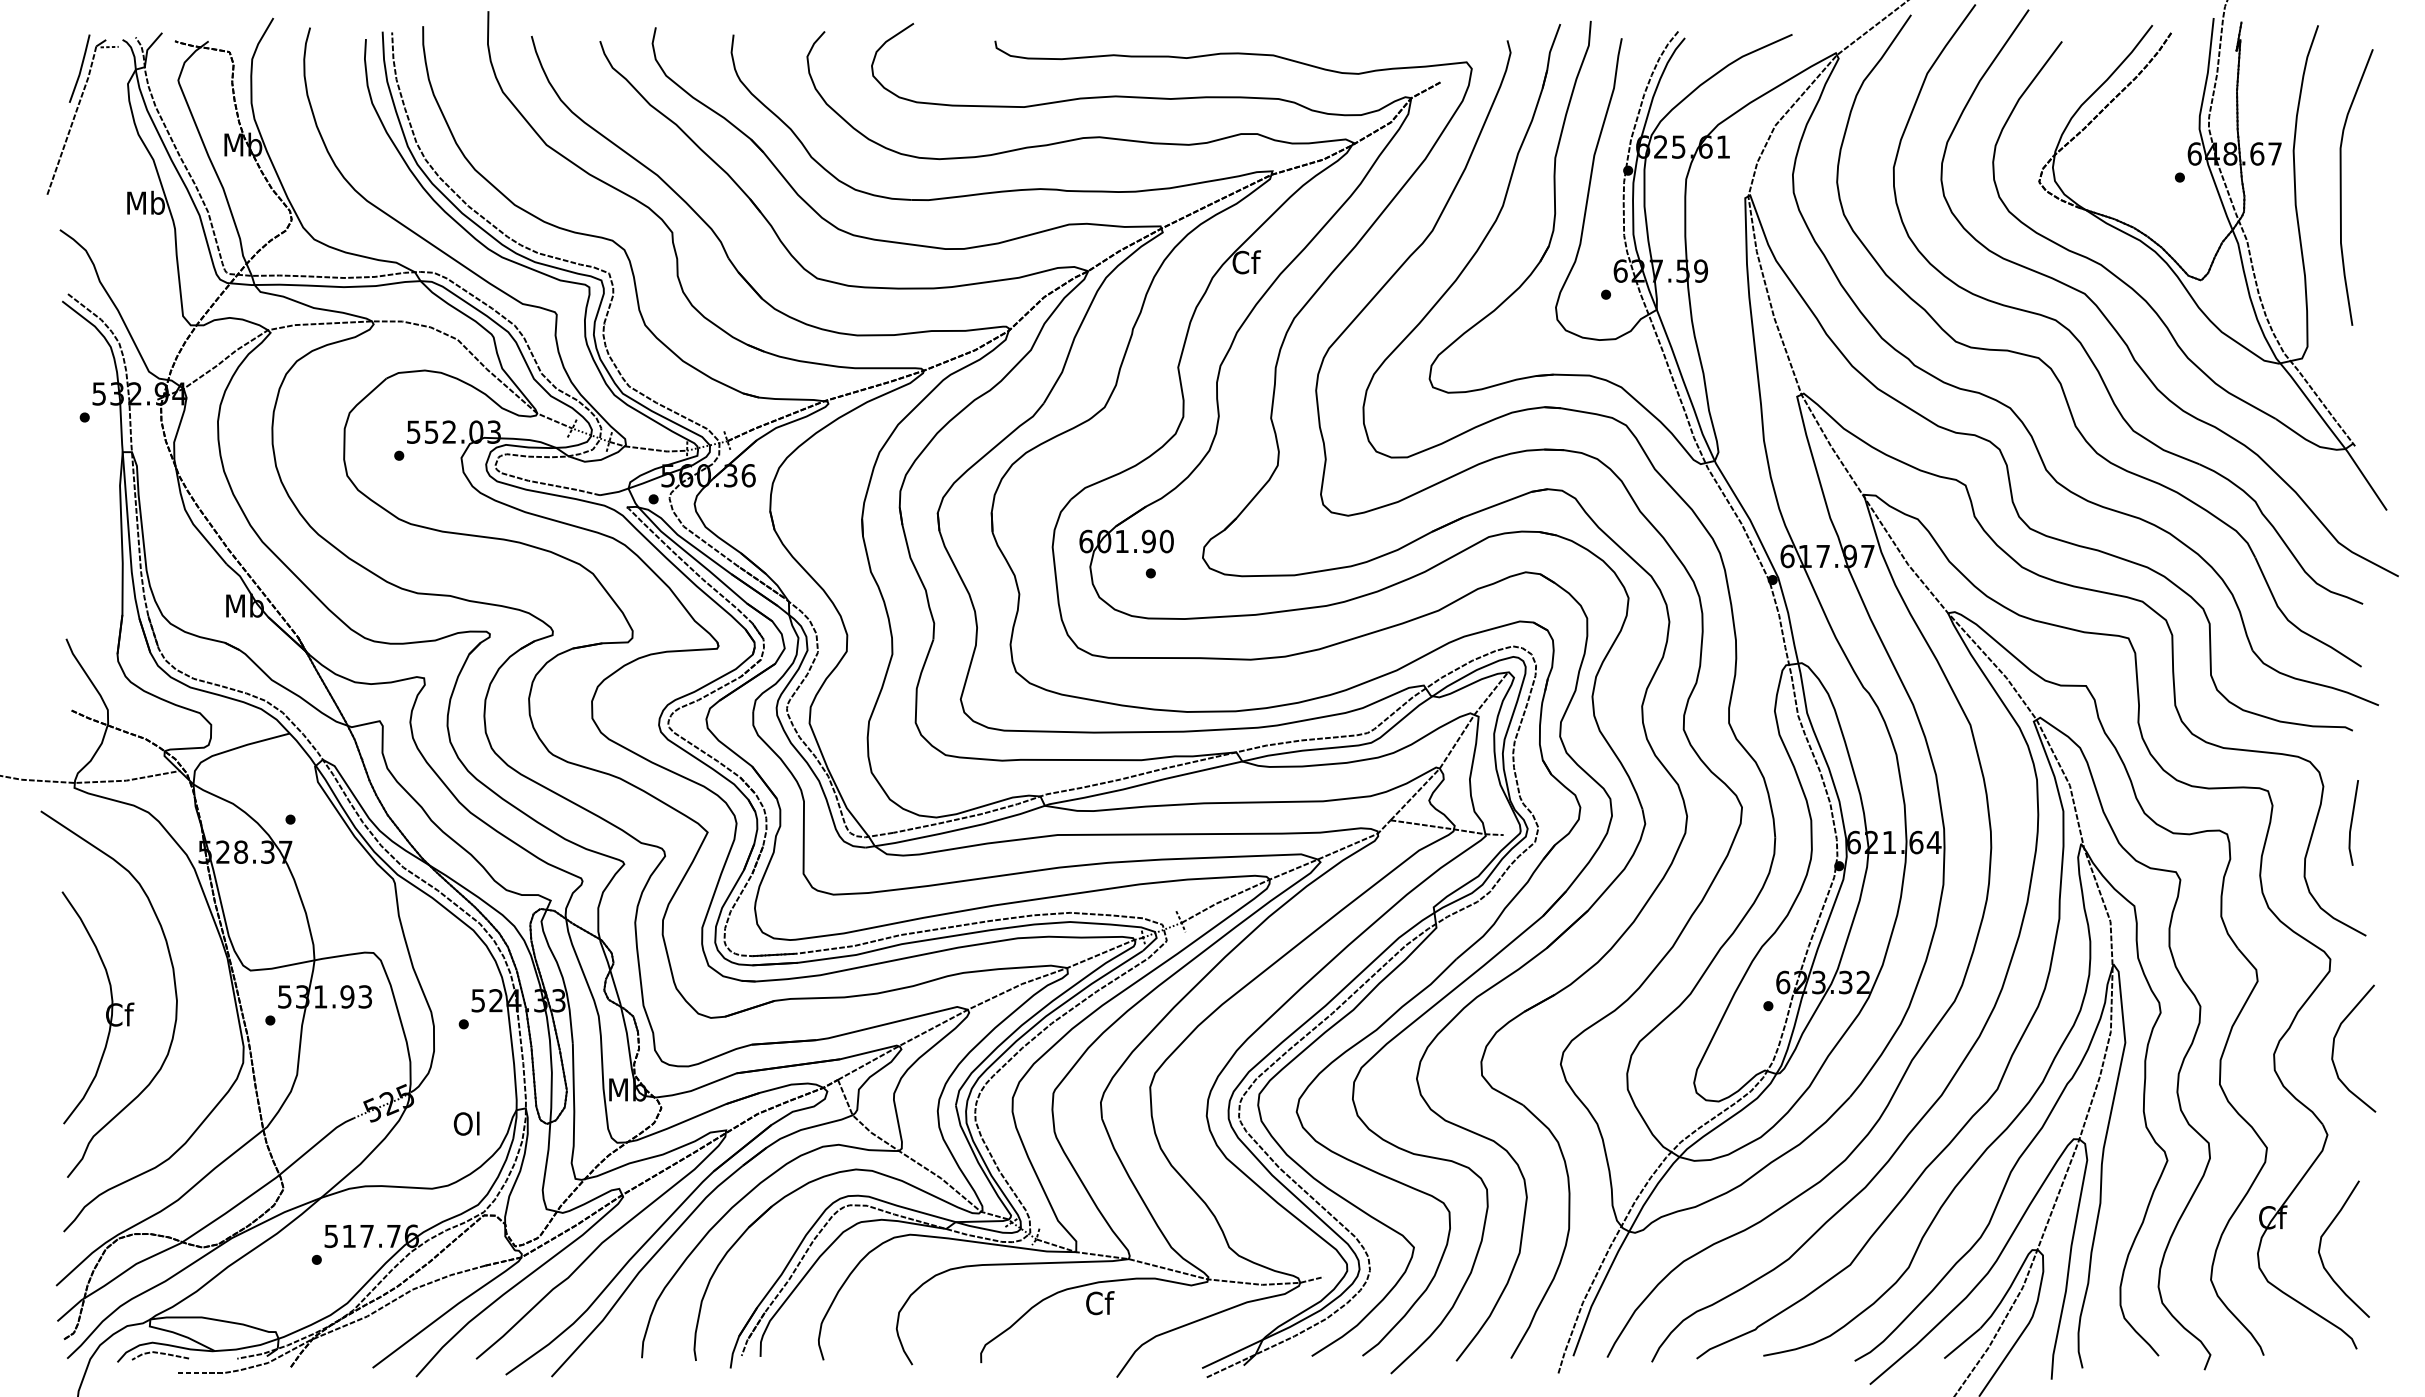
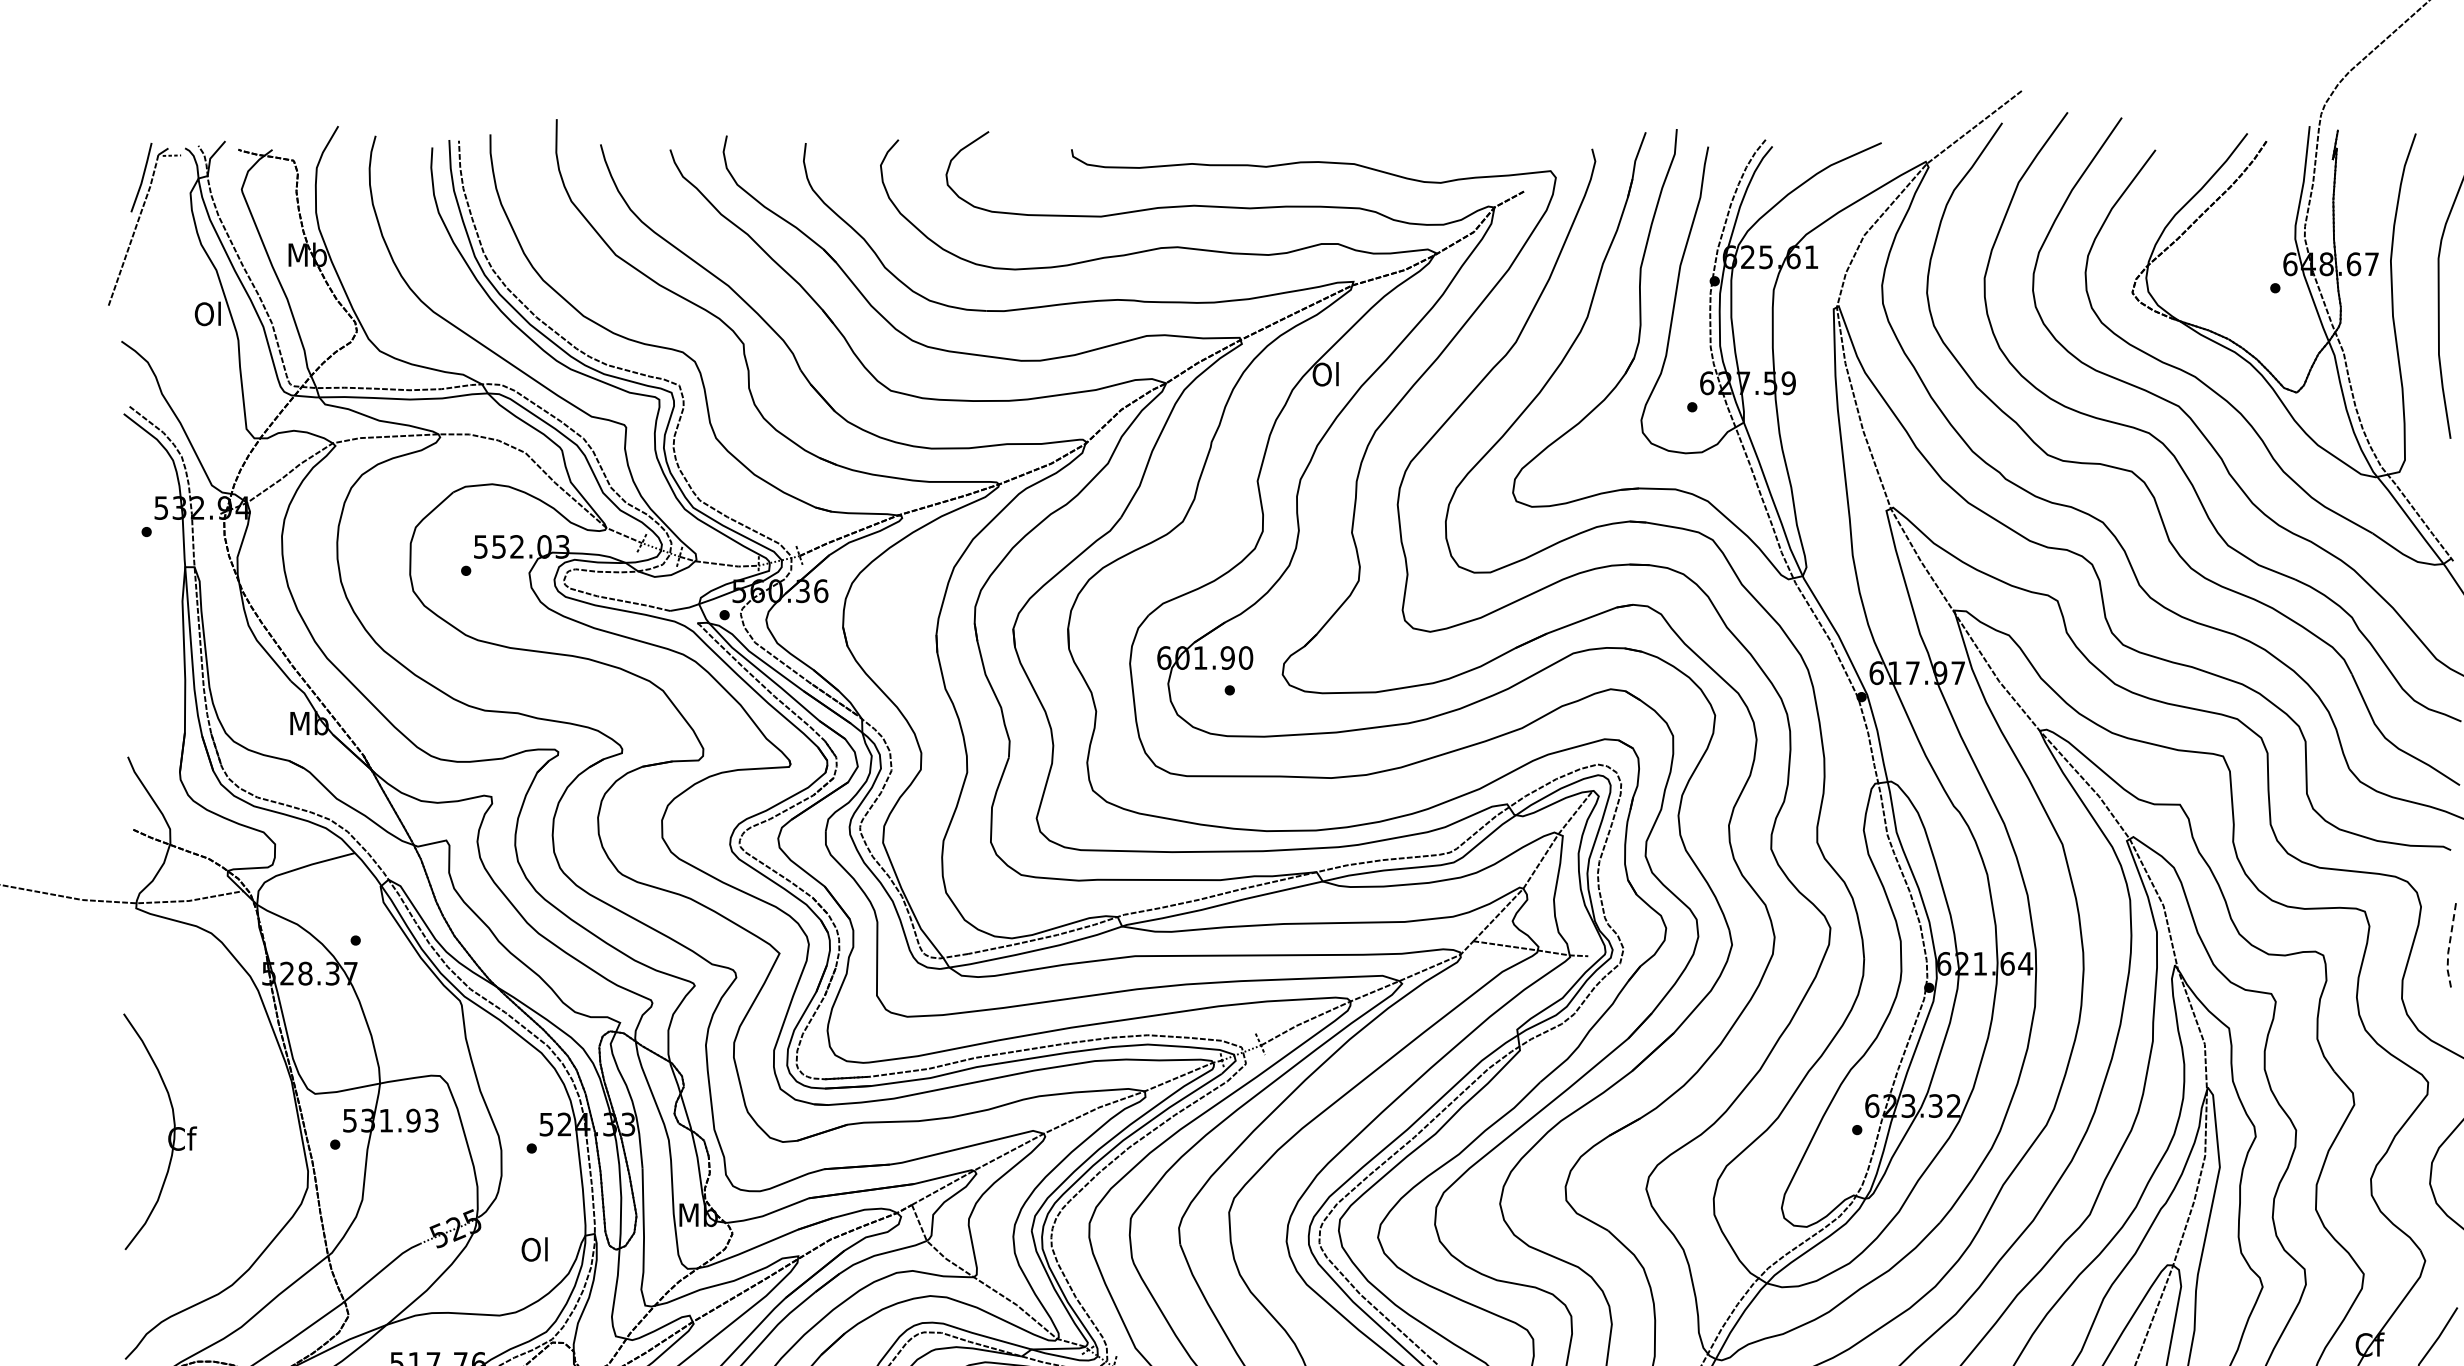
text: (145, 202) -> (208, 313), Mb -> Ol
text: (1246, 262) -> (1326, 374), Cf -> Ol
line: (2351, 824) -> (2449, 945), solid -> dashed
curve: (174, 990) -> (237, 1114), removed

